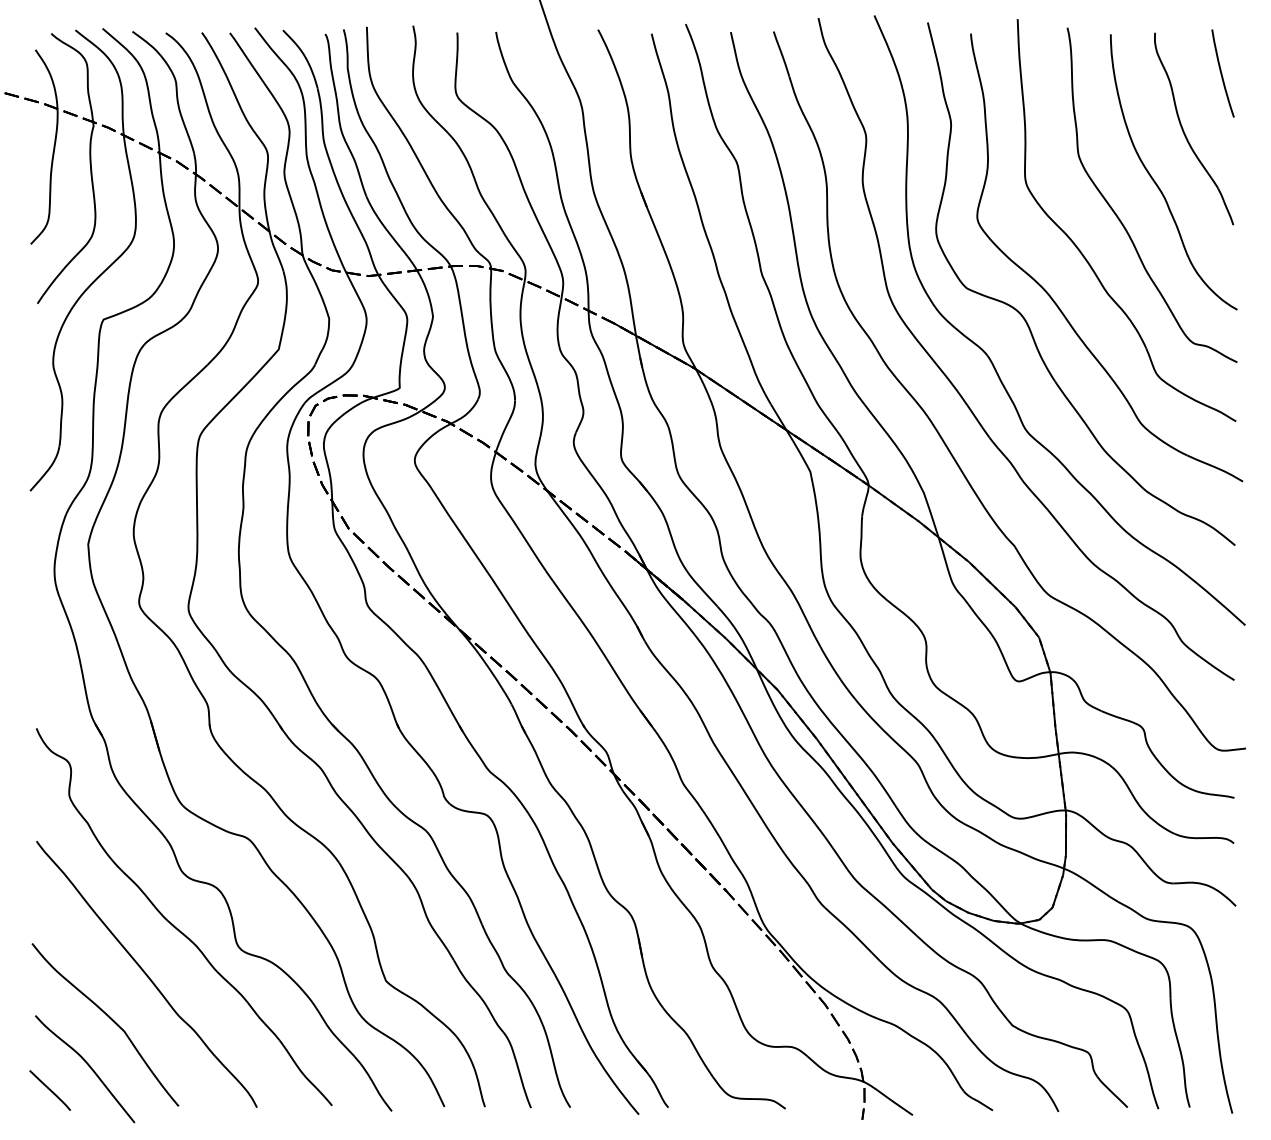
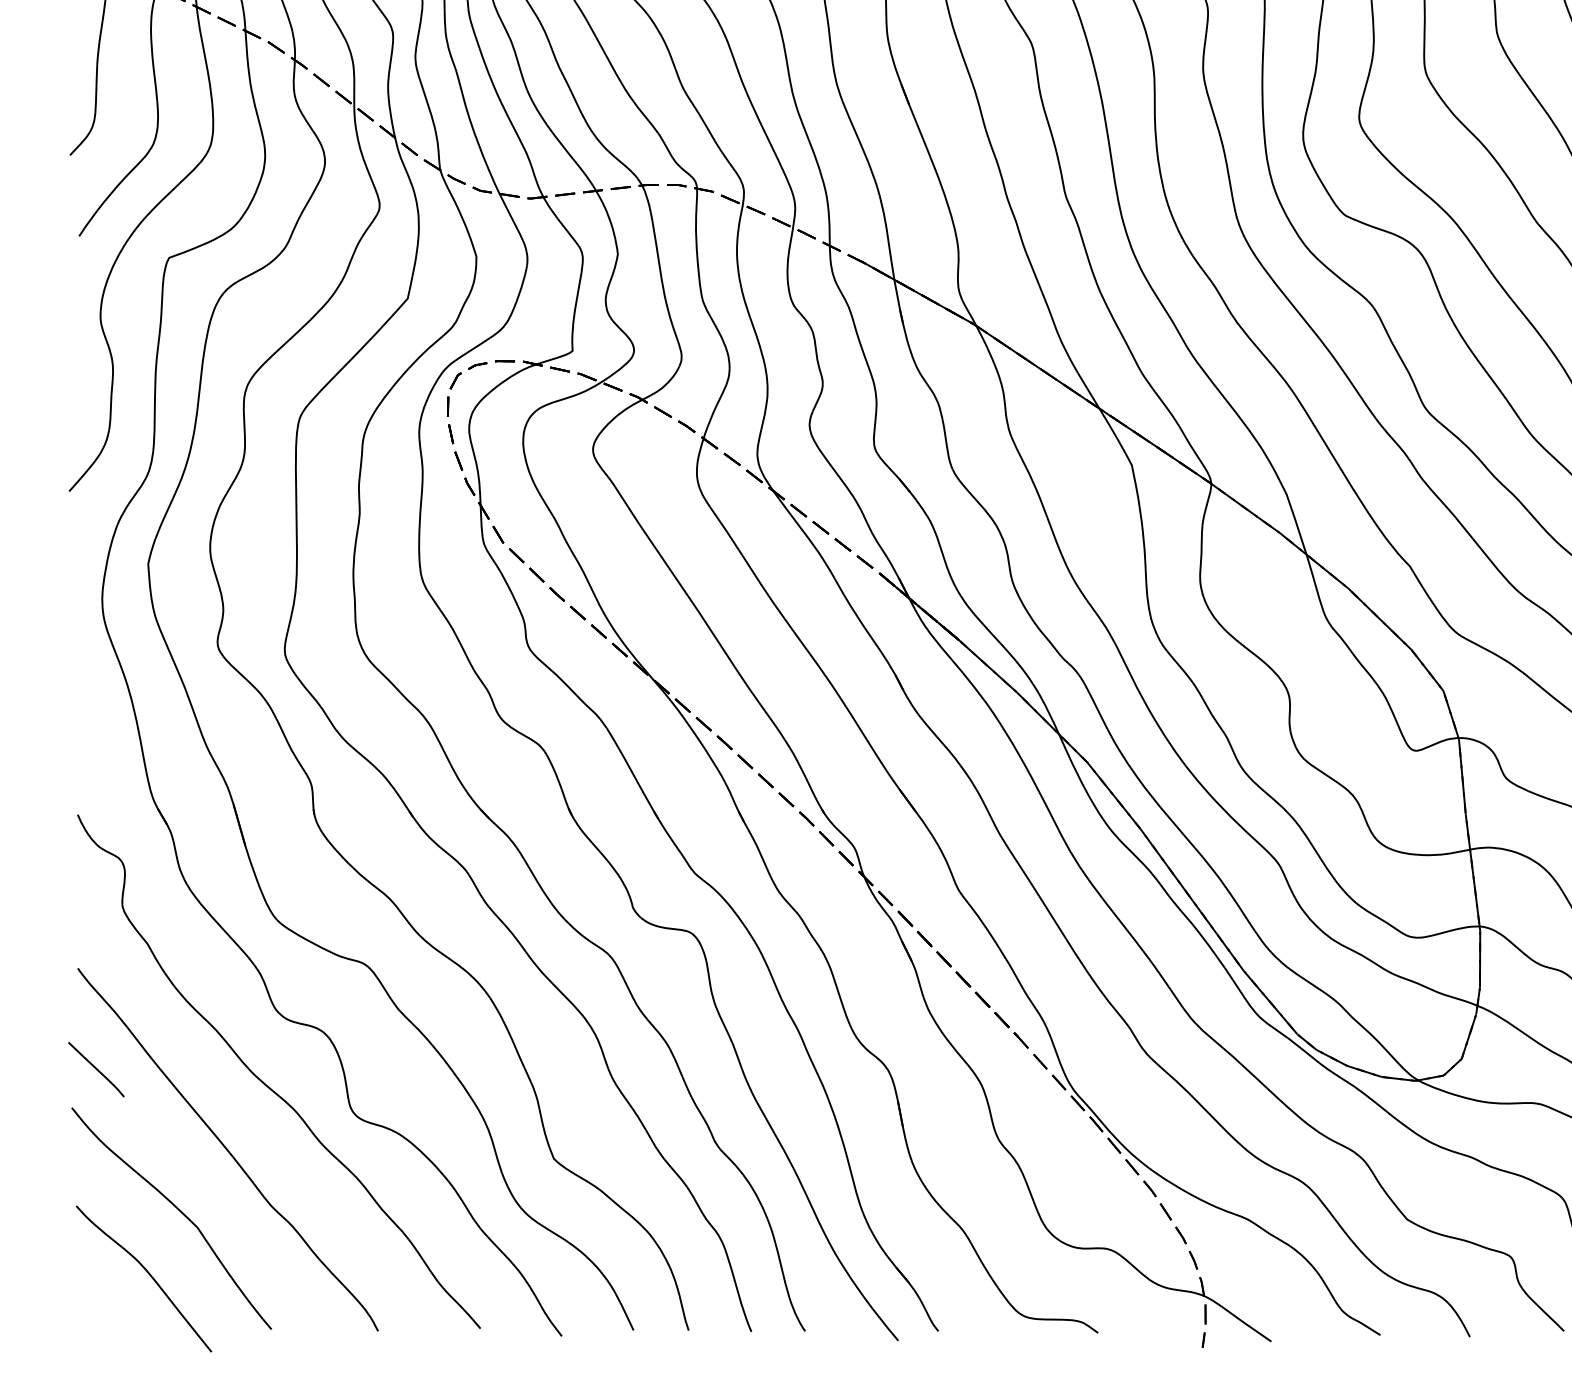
line: (49, 1090) -> (95, 1069), moved

